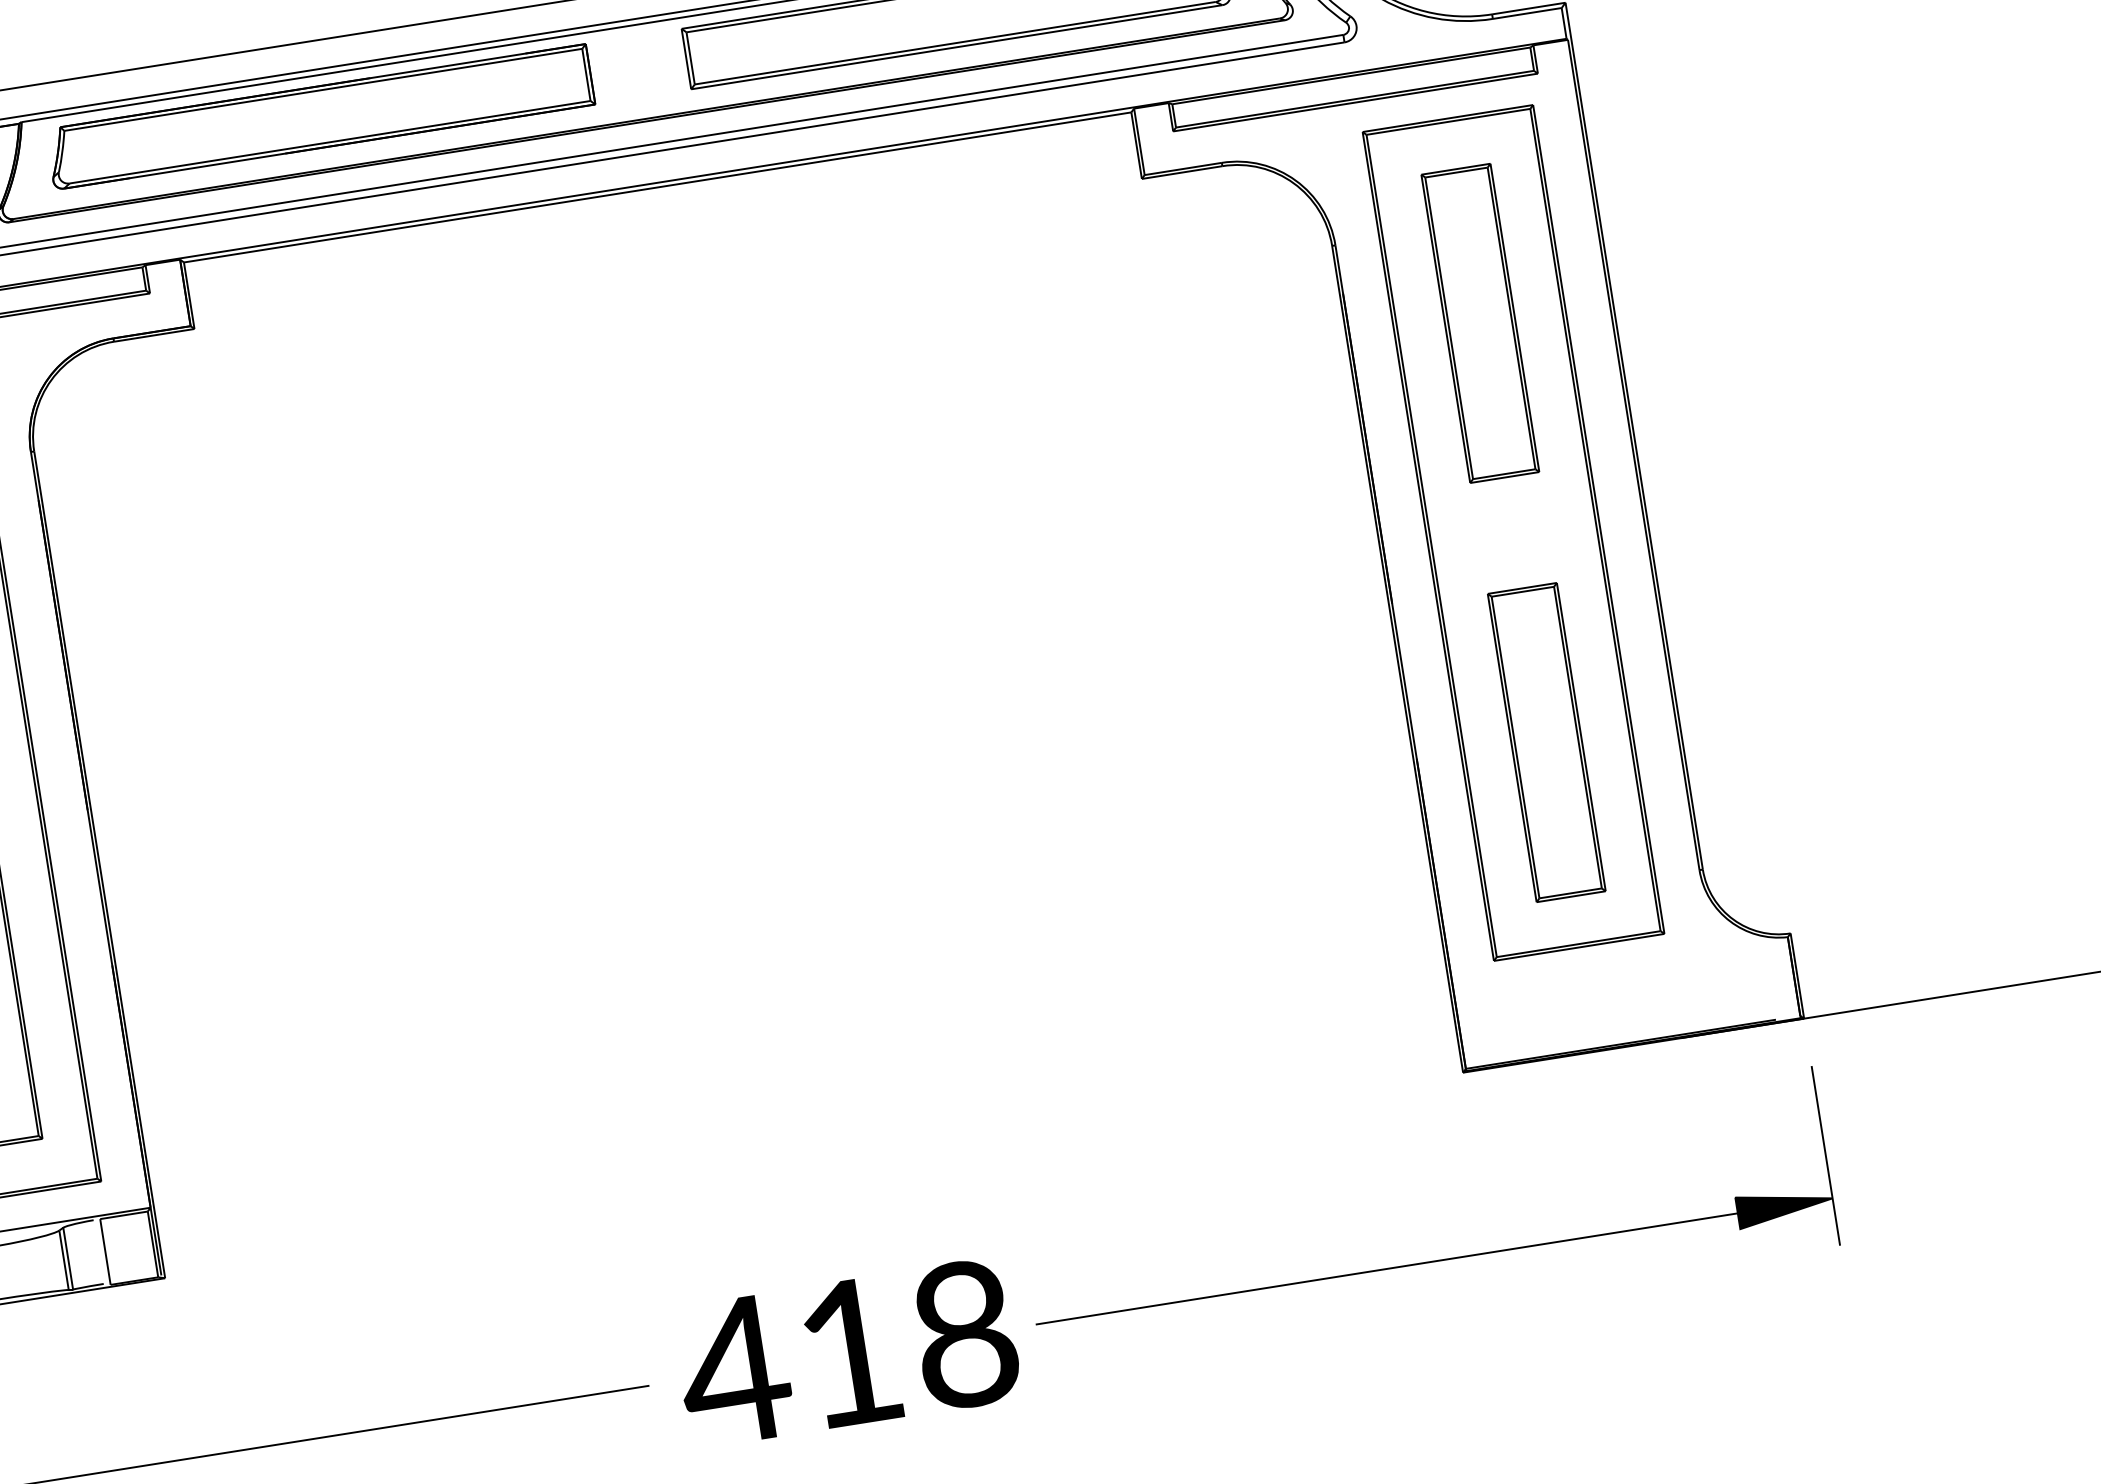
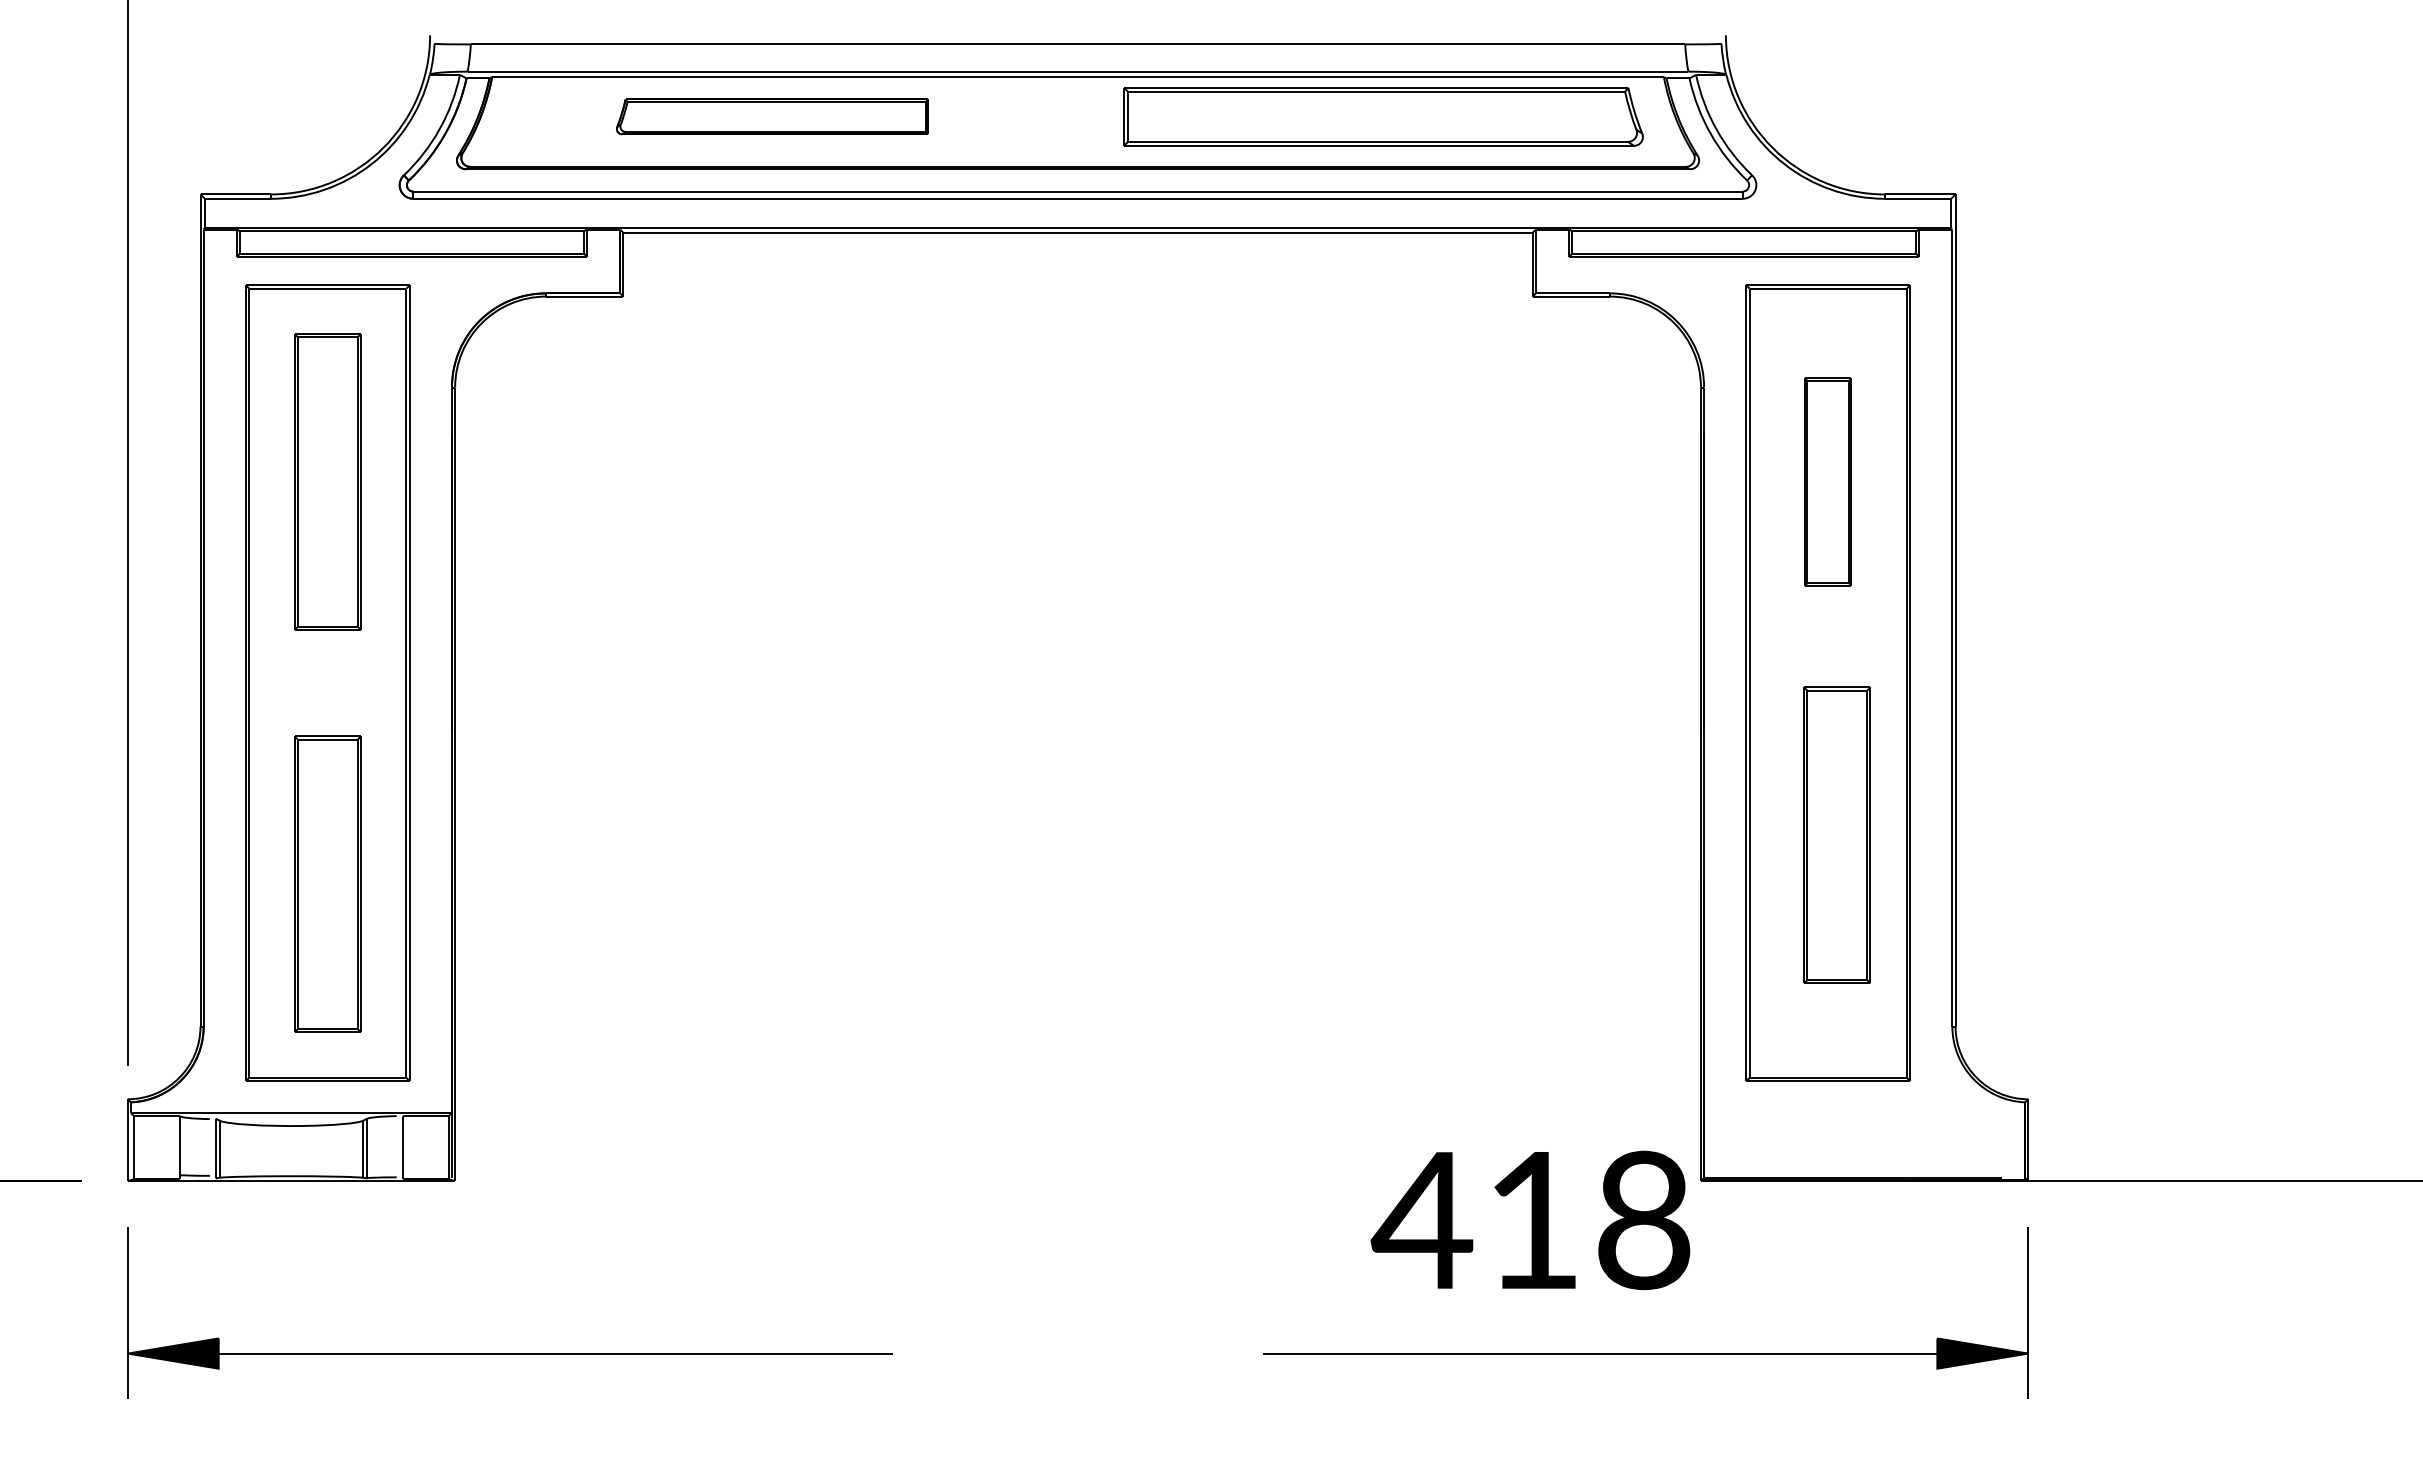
part: (320, 116) -> (772, 116), size x0.6
part: (1479, 322) -> (1827, 481), size x0.7
part: (1545, 741) -> (1836, 834), moved
text: (847, 1353) -> (1530, 1220), moved

